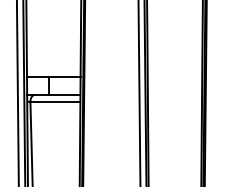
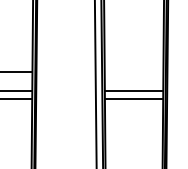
line: (174, 94) -> (133, 90), added
line: (174, 101) -> (133, 98), added

